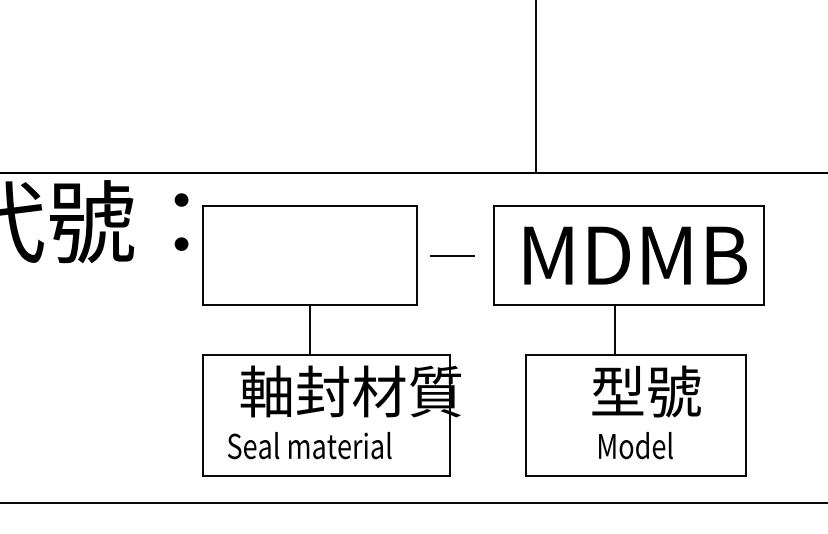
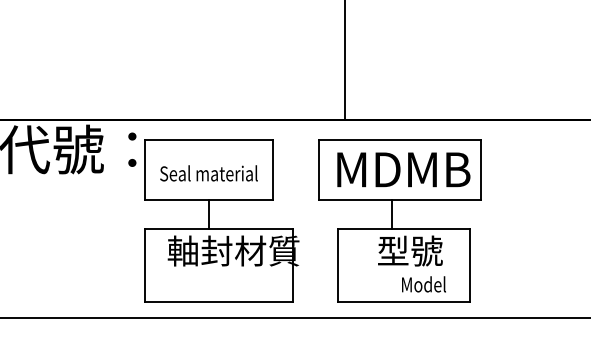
line: (452, 256) -> (294, 170), removed
text: (308, 445) -> (208, 173), moved
text: (634, 445) -> (423, 284), moved

